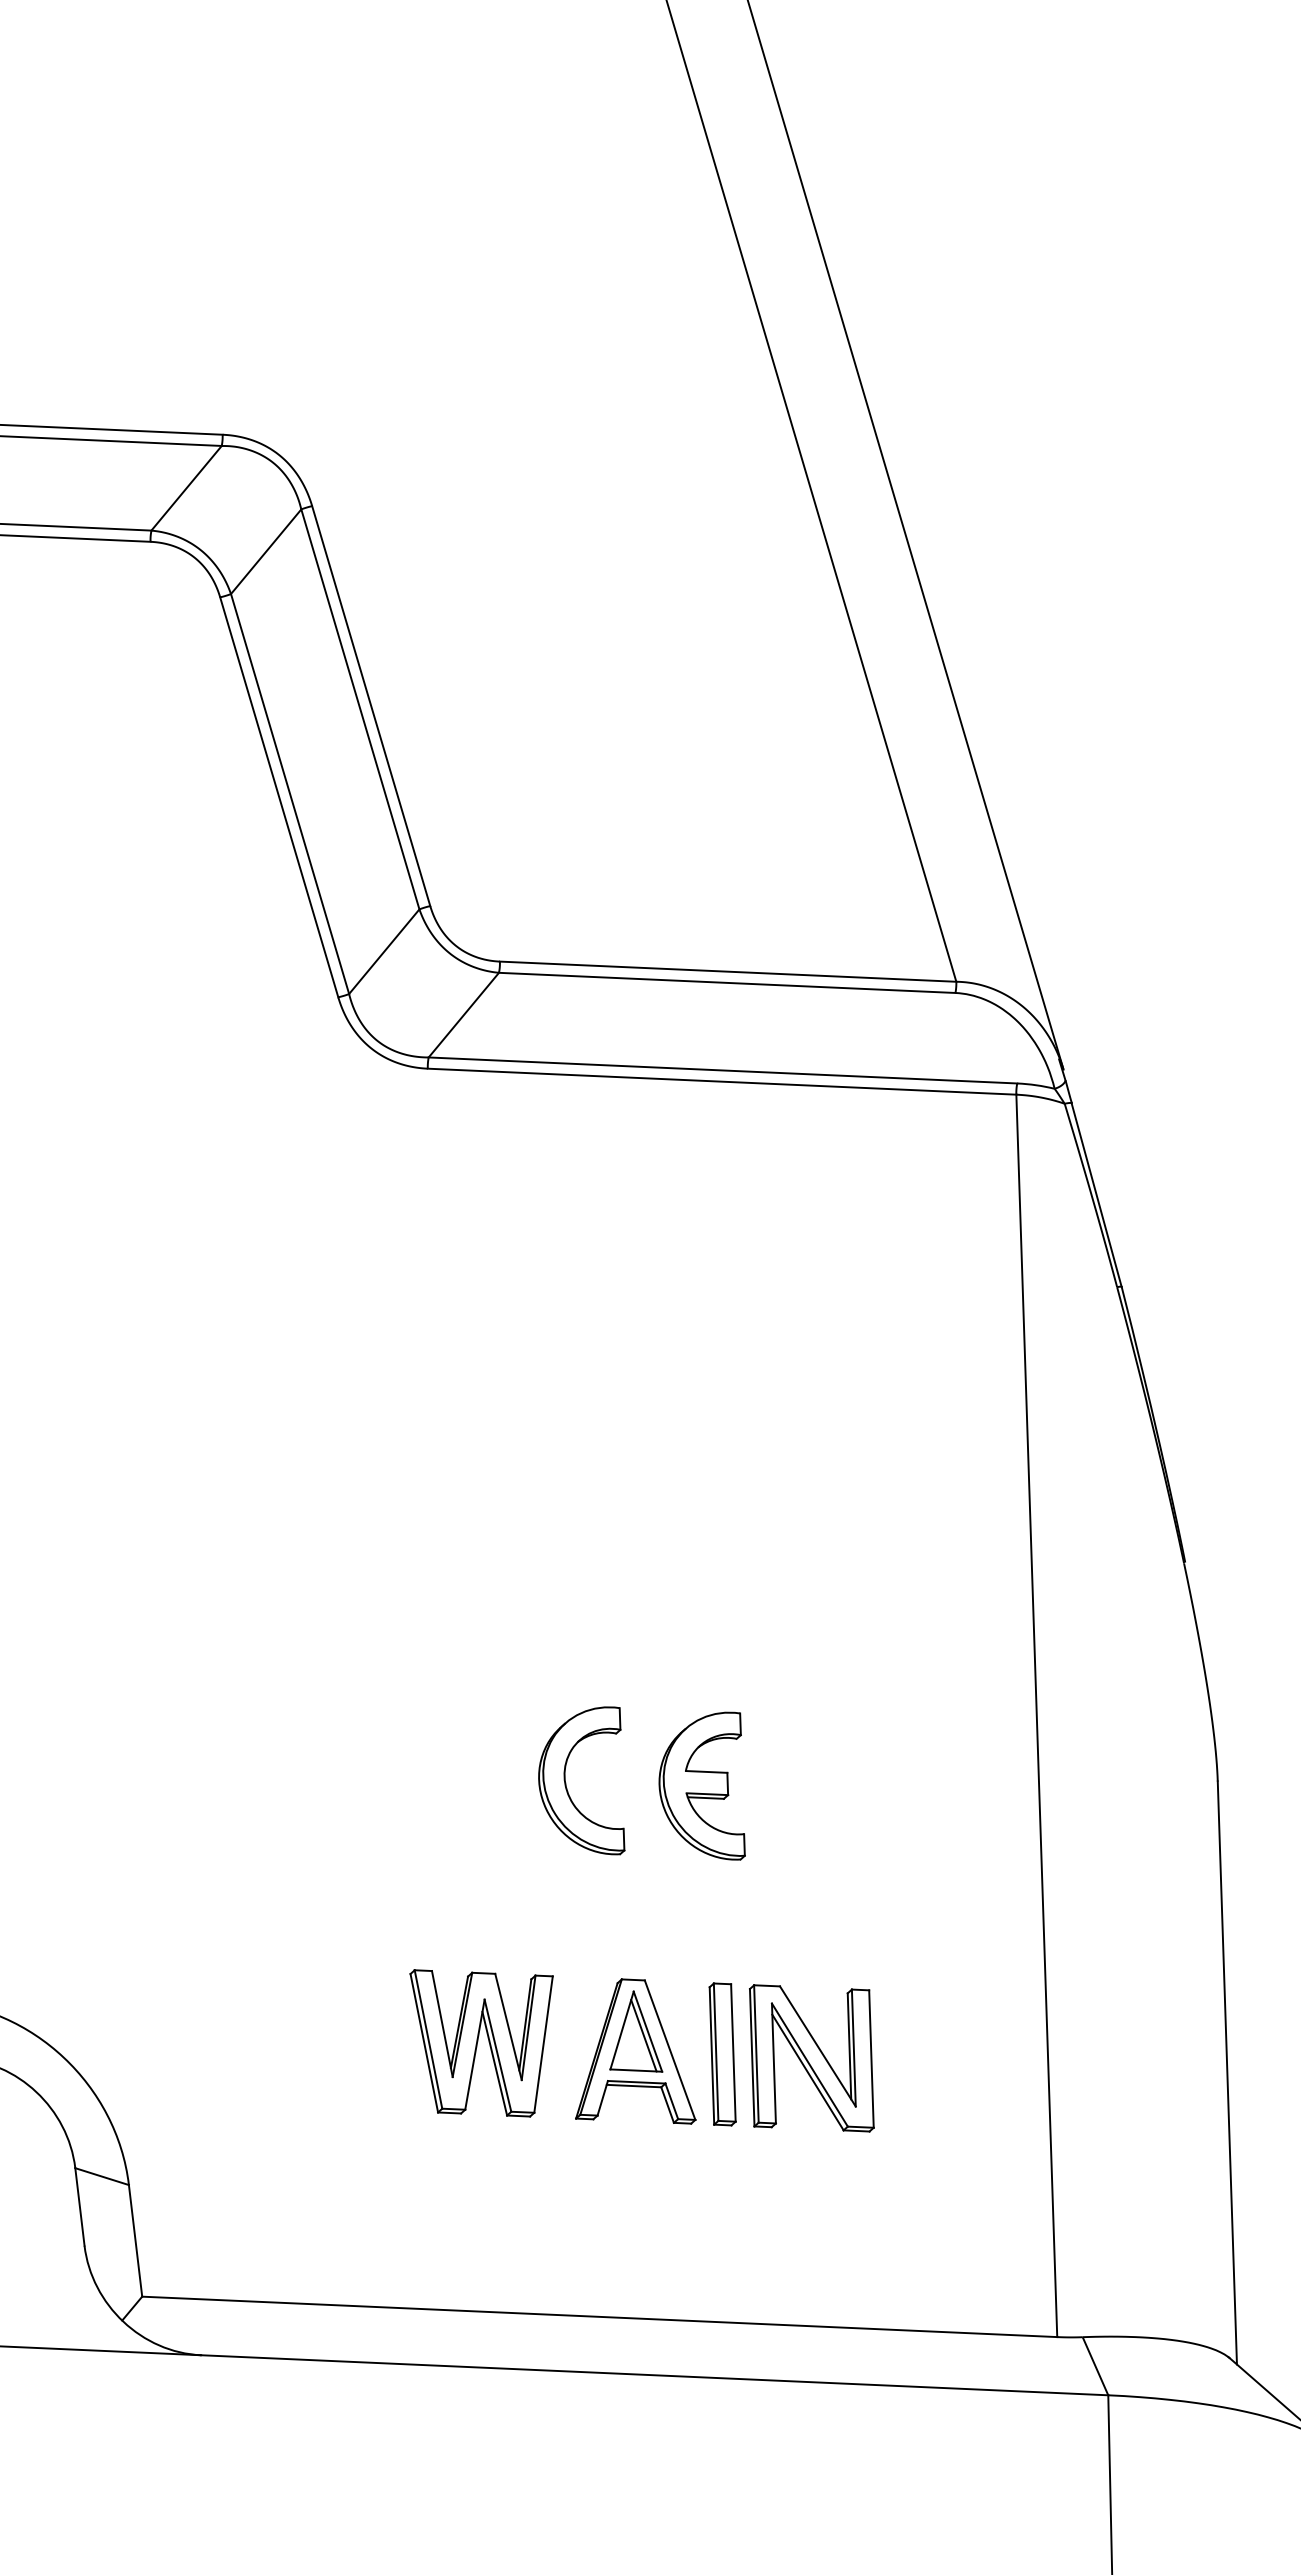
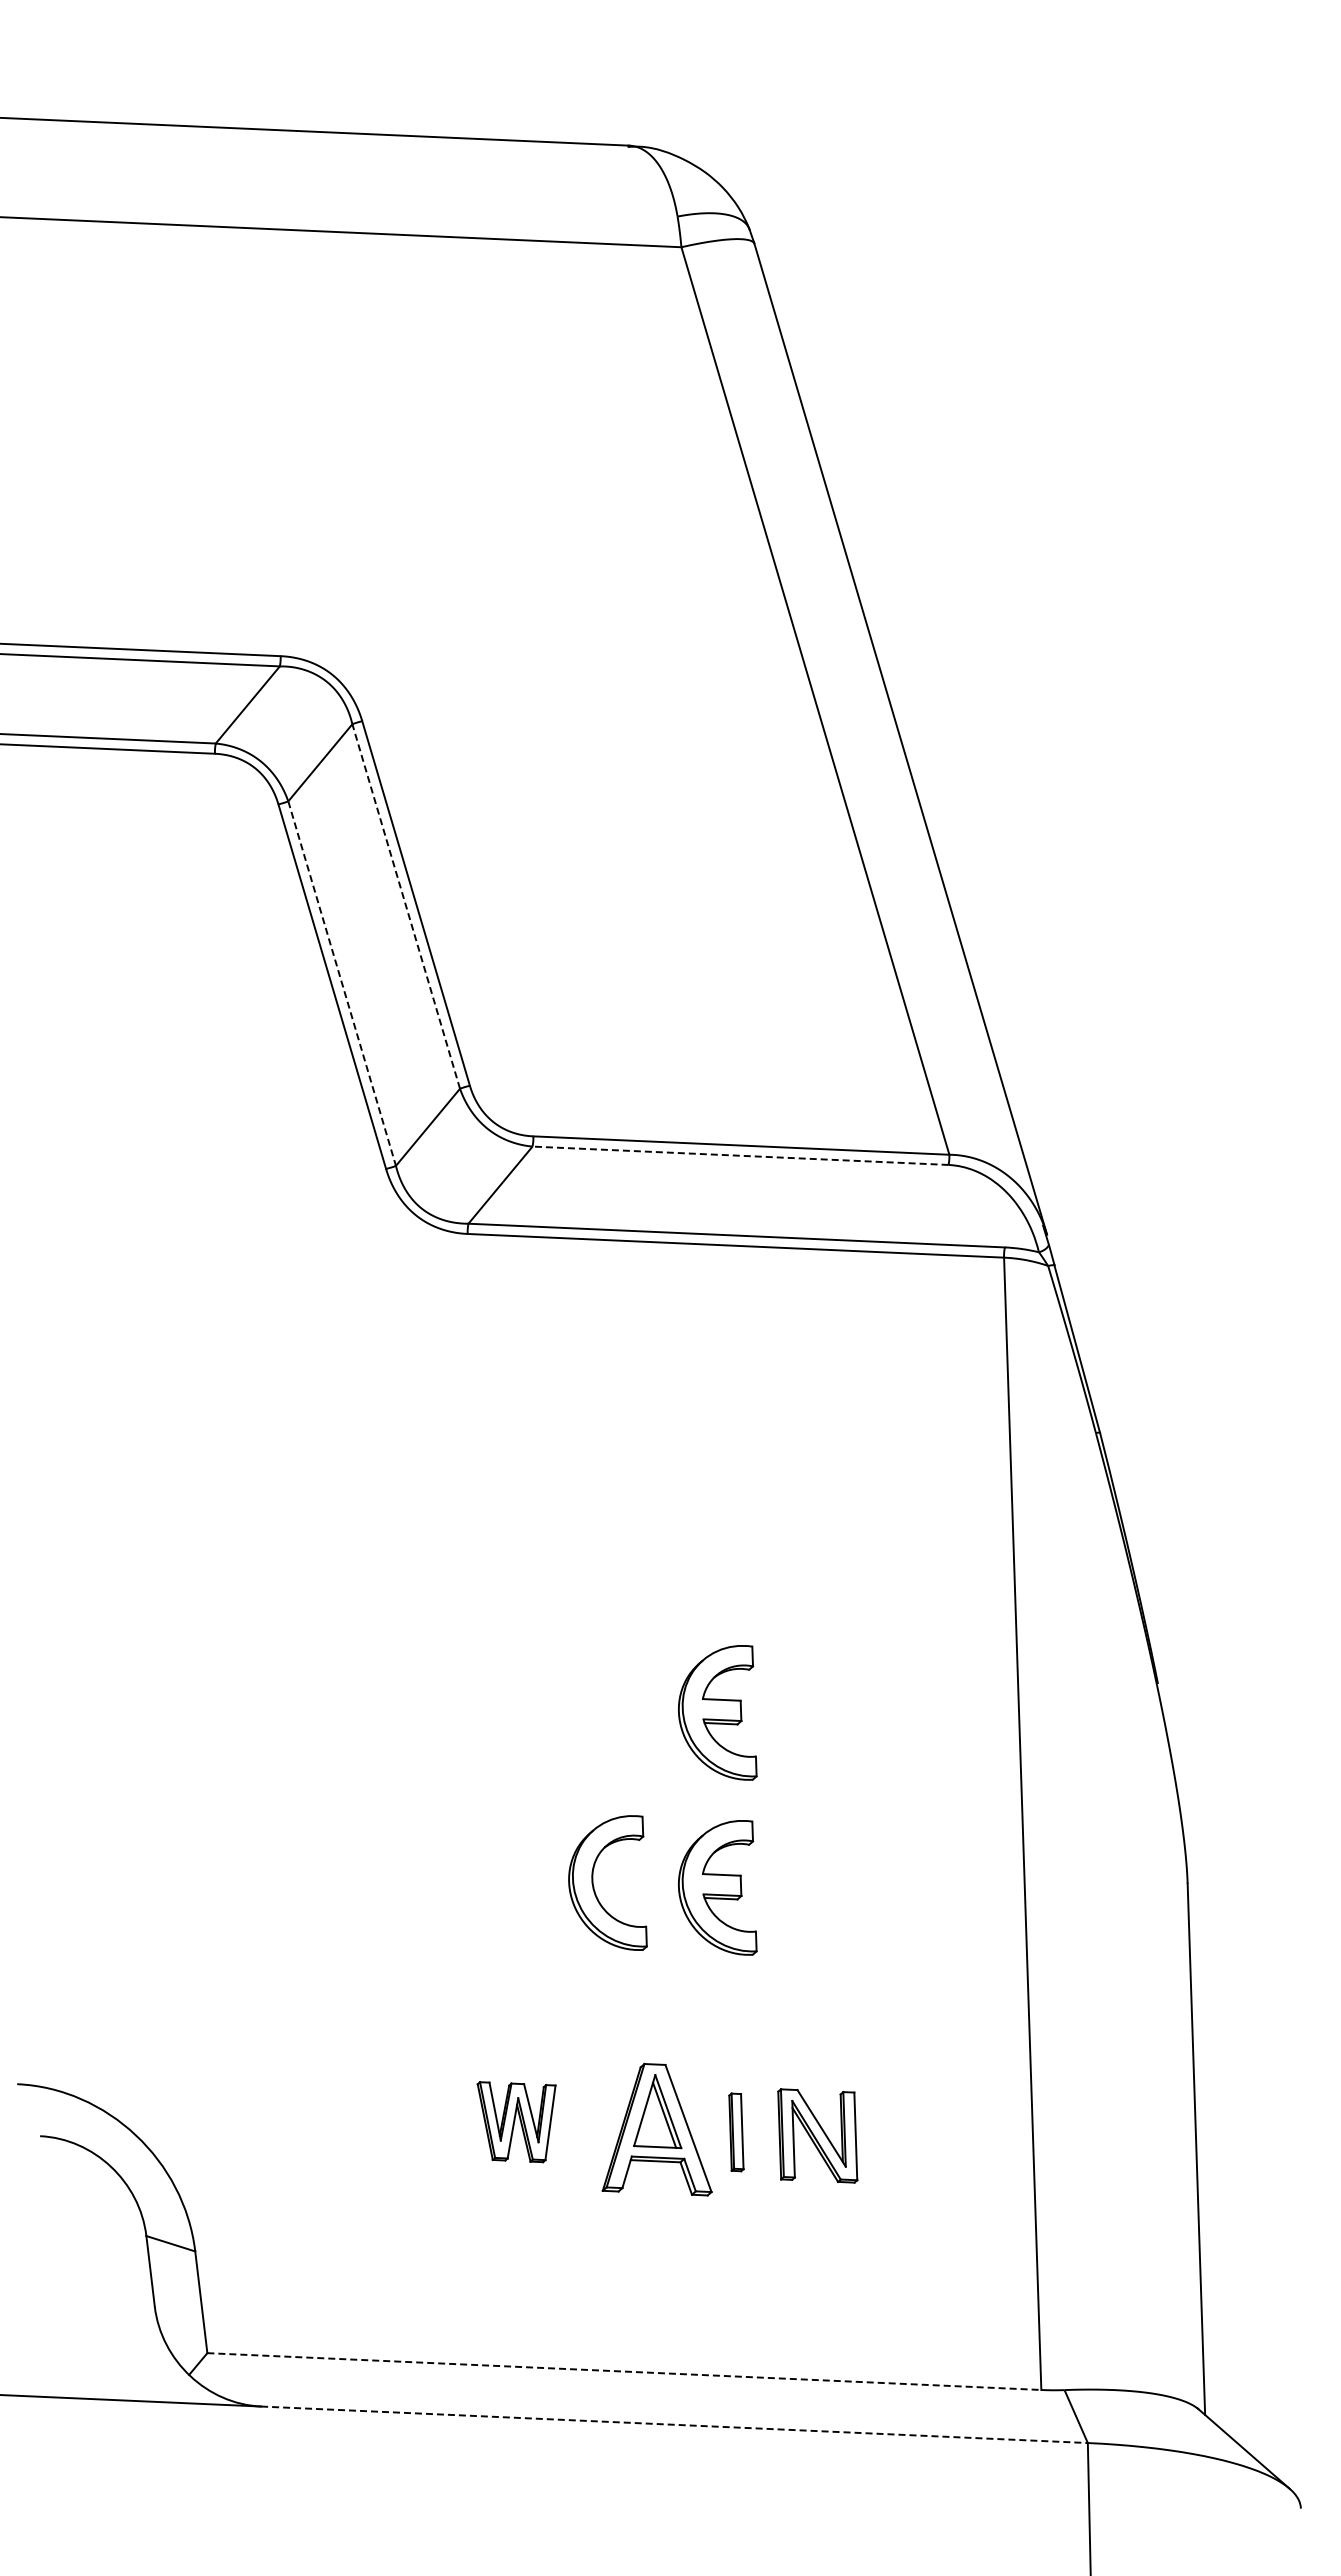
line: (360, 709) -> (406, 906), solid -> dashed
line: (290, 794) -> (342, 984), solid -> dashed
line: (727, 982) -> (740, 1155), solid -> dashed
part: (701, 1593) -> (717, 1712), added
part: (481, 2042) -> (516, 2121), size x0.6
part: (722, 2054) -> (736, 2132), size x0.6
part: (811, 2057) -> (817, 2135), size x0.7
line: (599, 2316) -> (624, 2371), solid -> dashed
line: (654, 2374) -> (674, 2424), solid -> dashed

